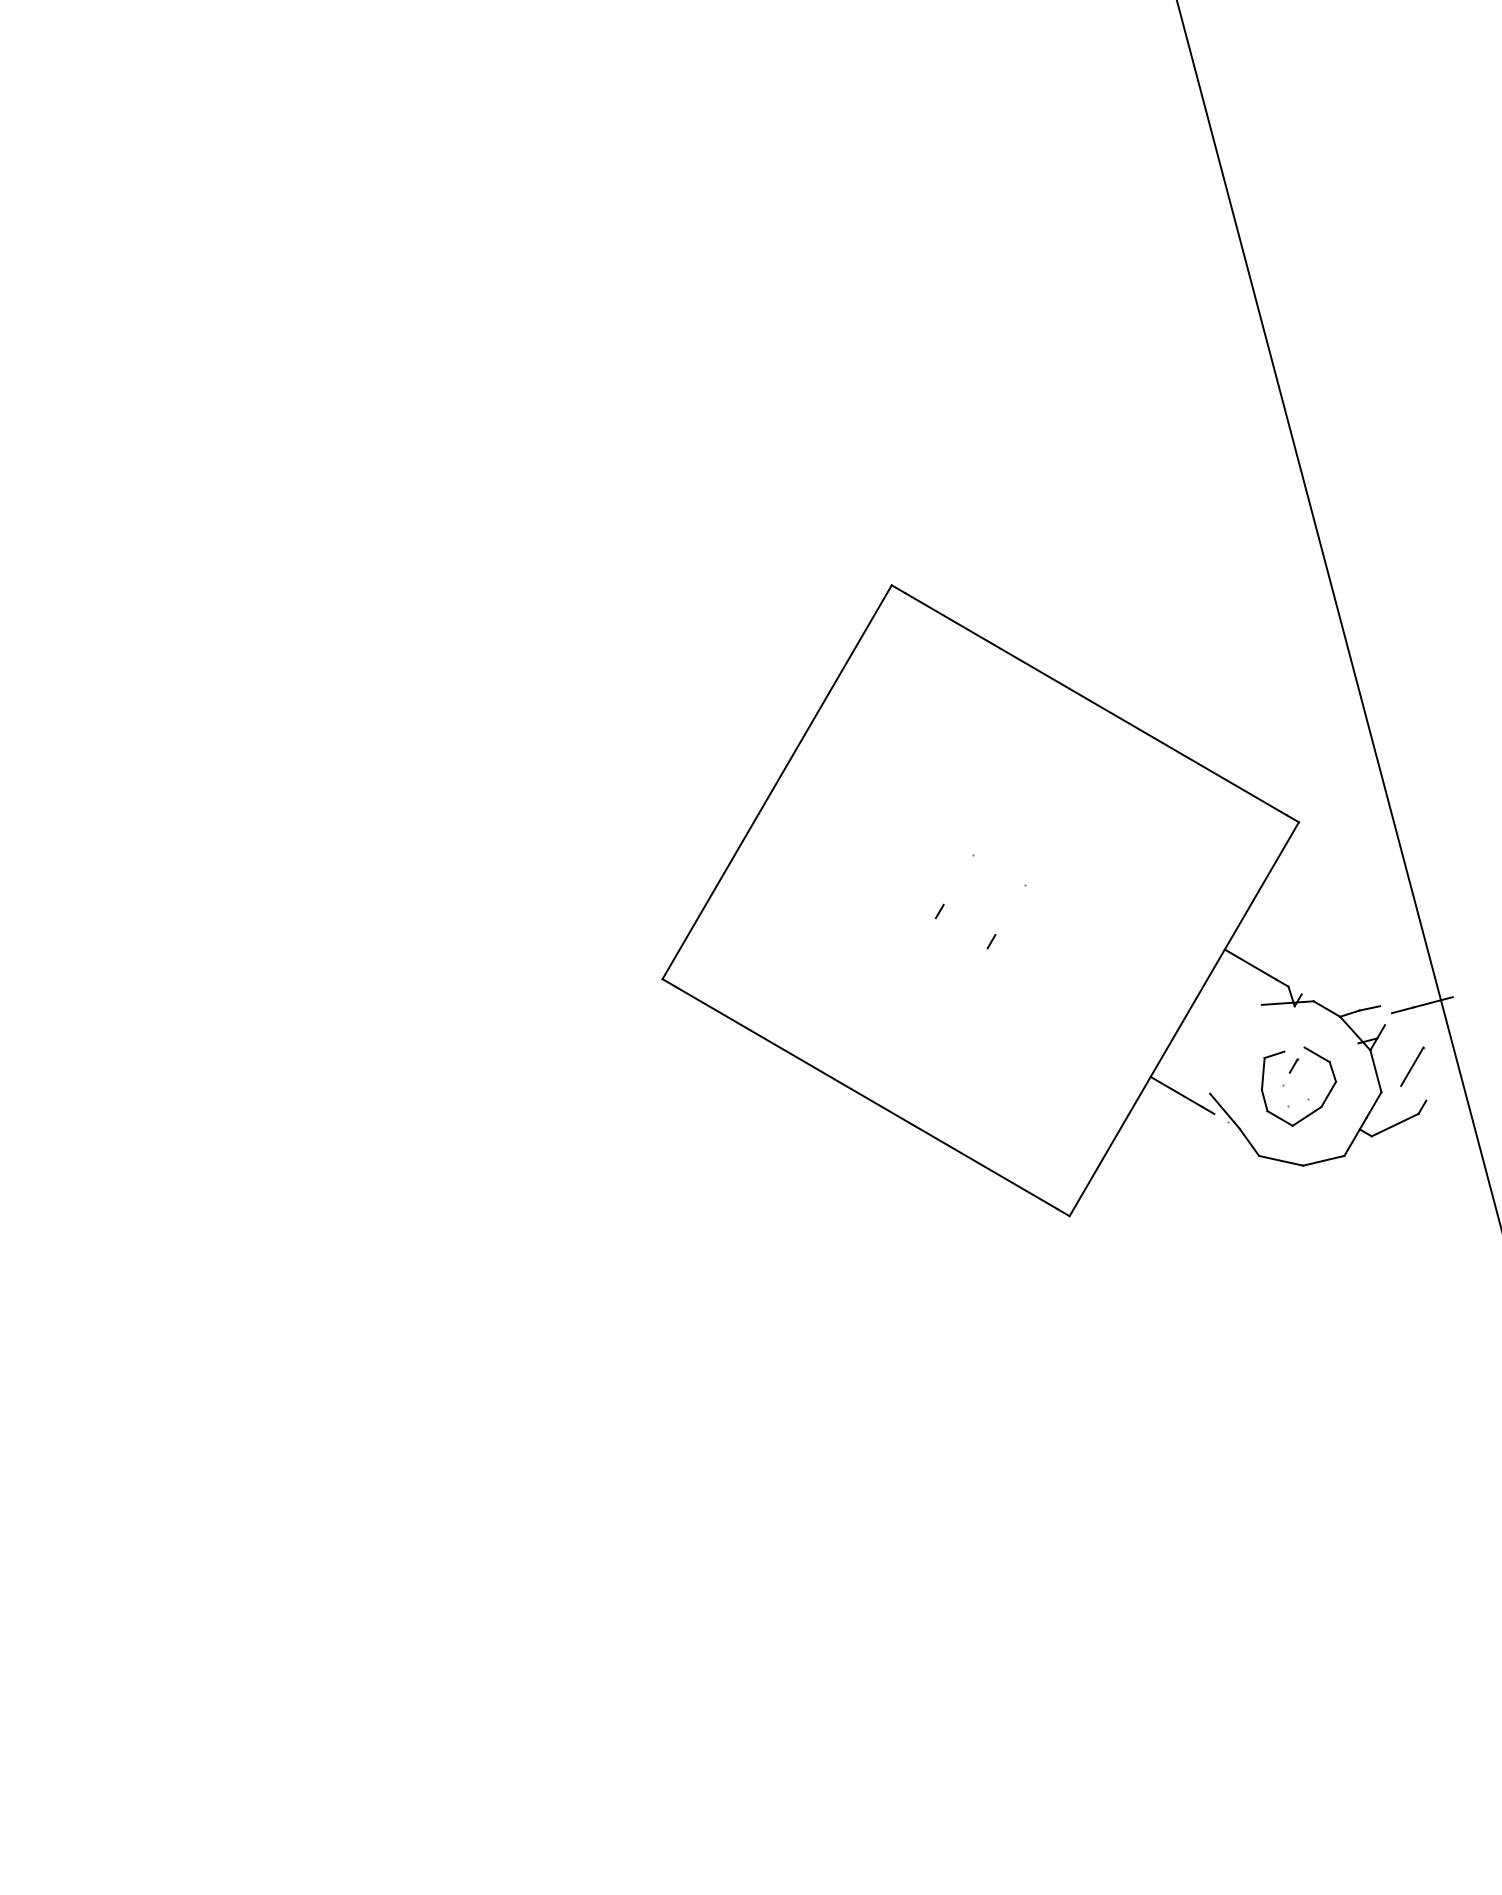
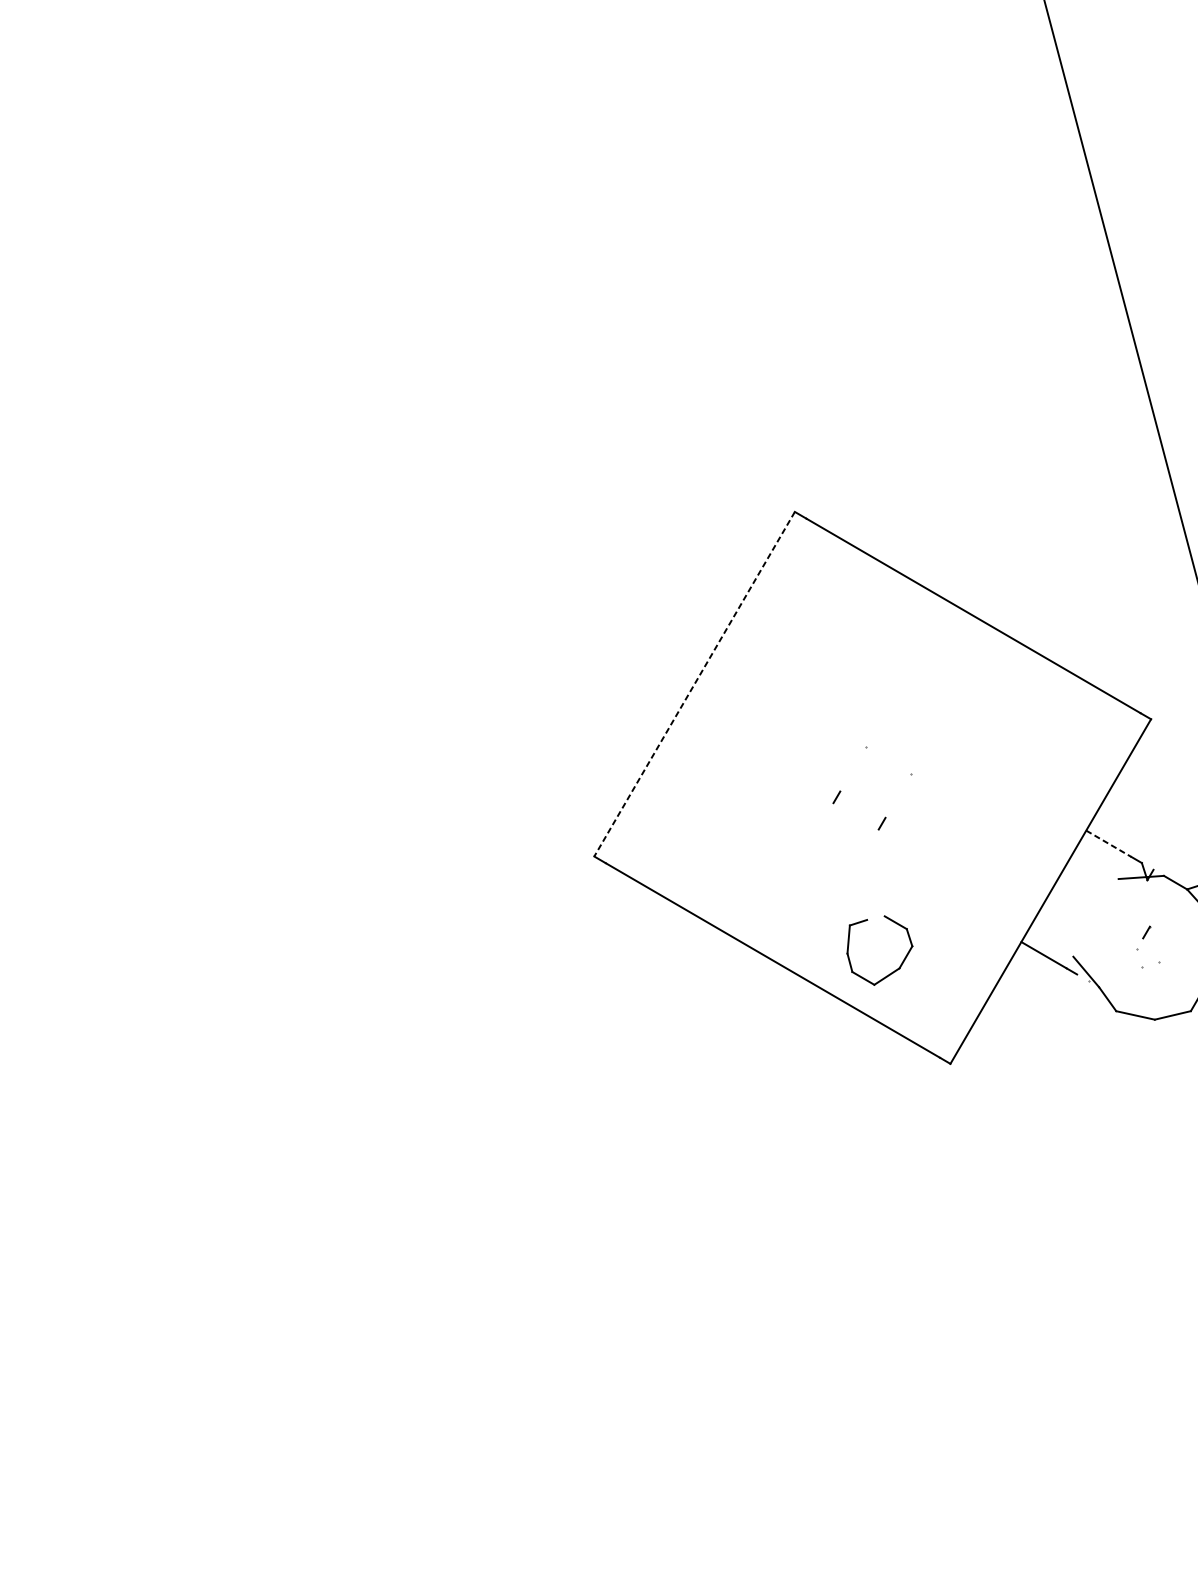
line: (777, 782) -> (694, 684), solid -> dashed
line: (1250, 964) -> (1108, 843), solid -> dashed
part: (1322, 1102) -> (900, 964), moved

